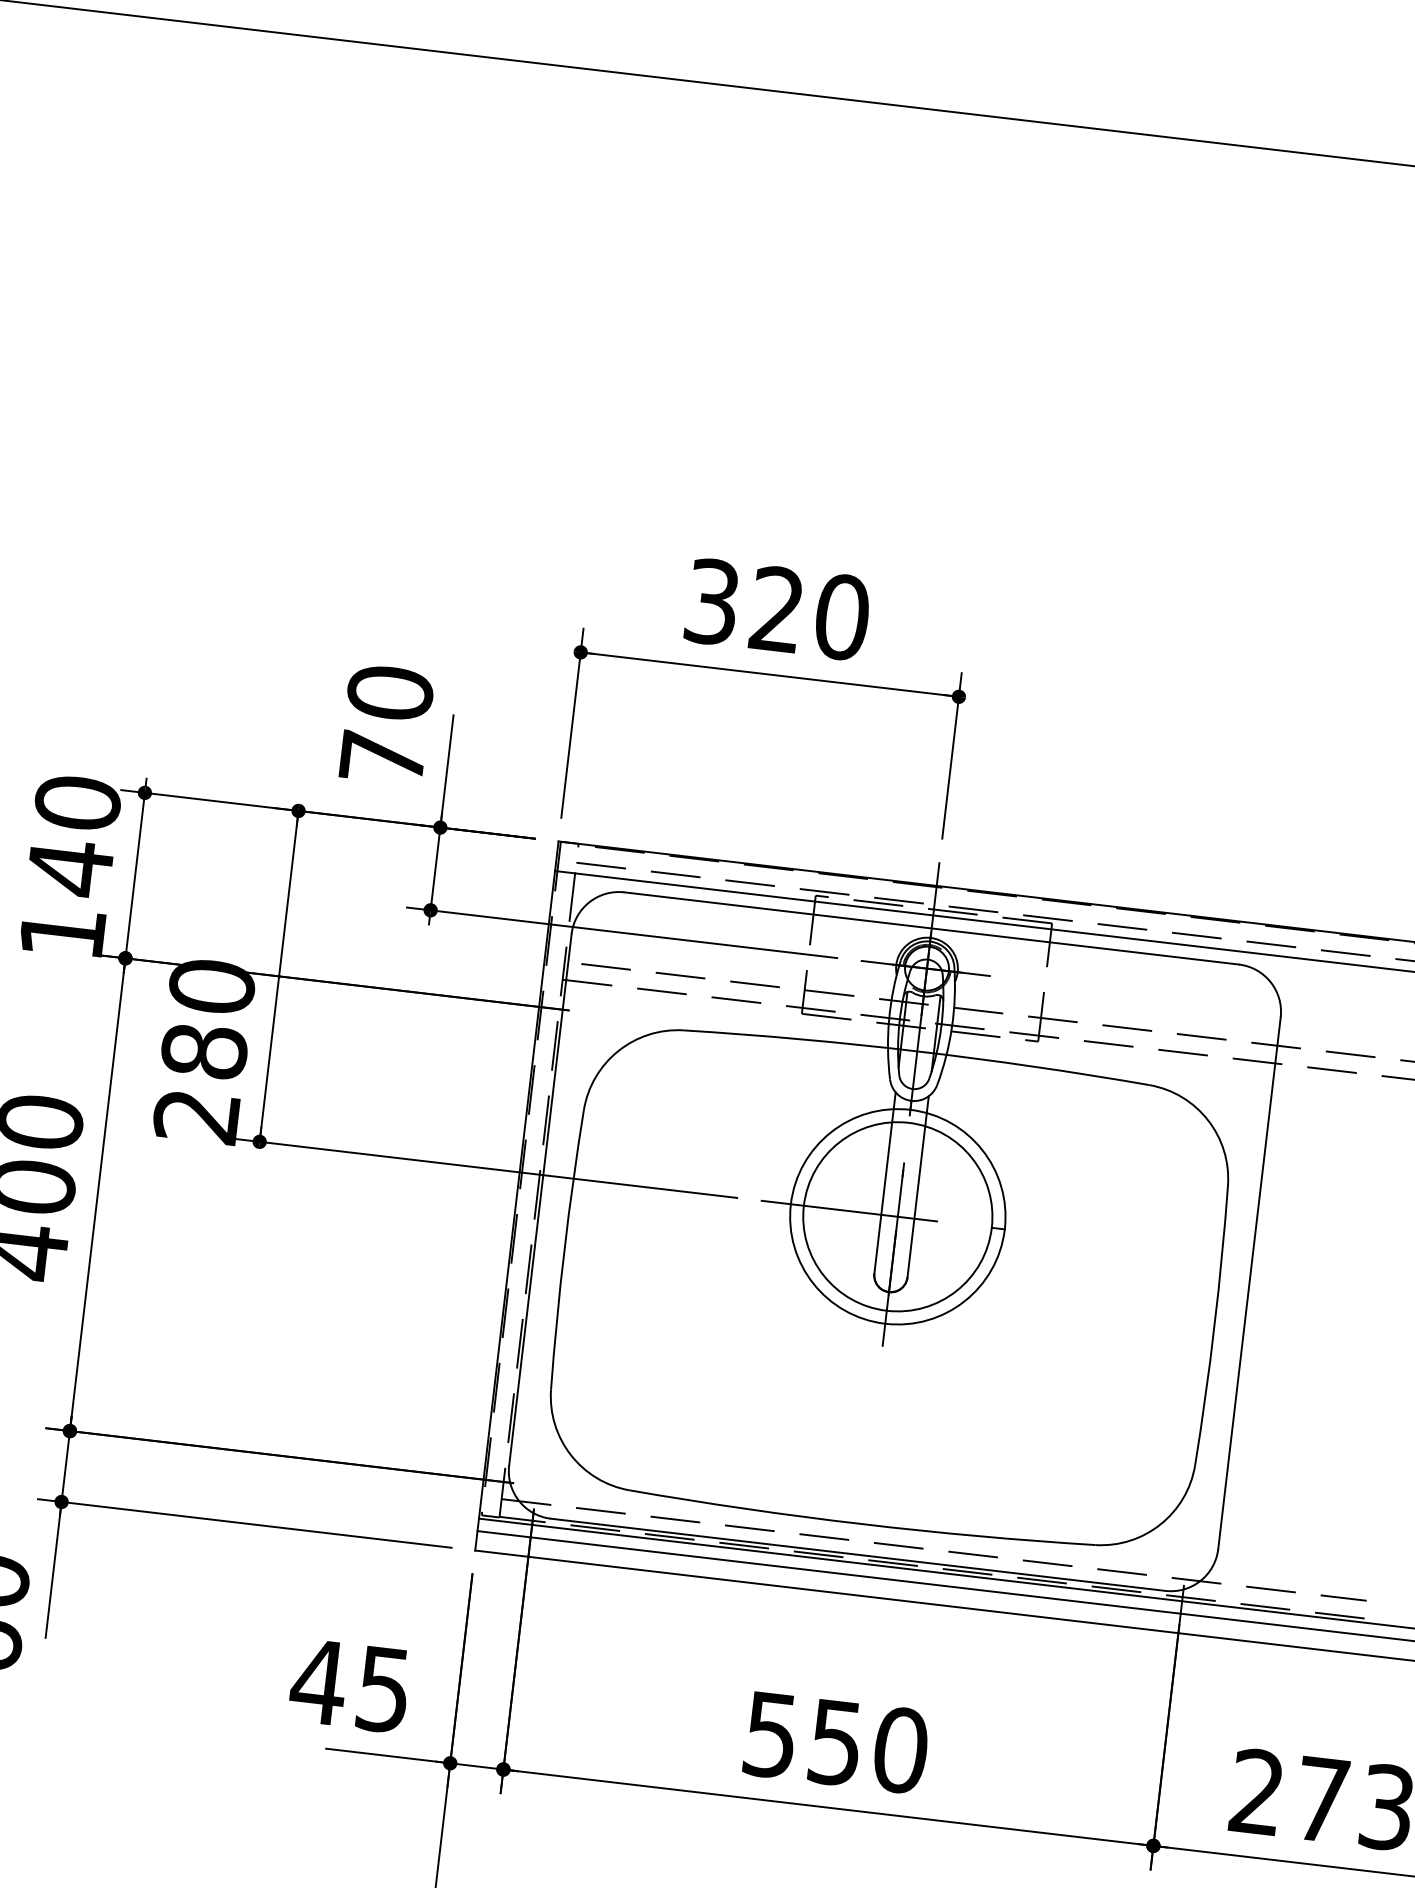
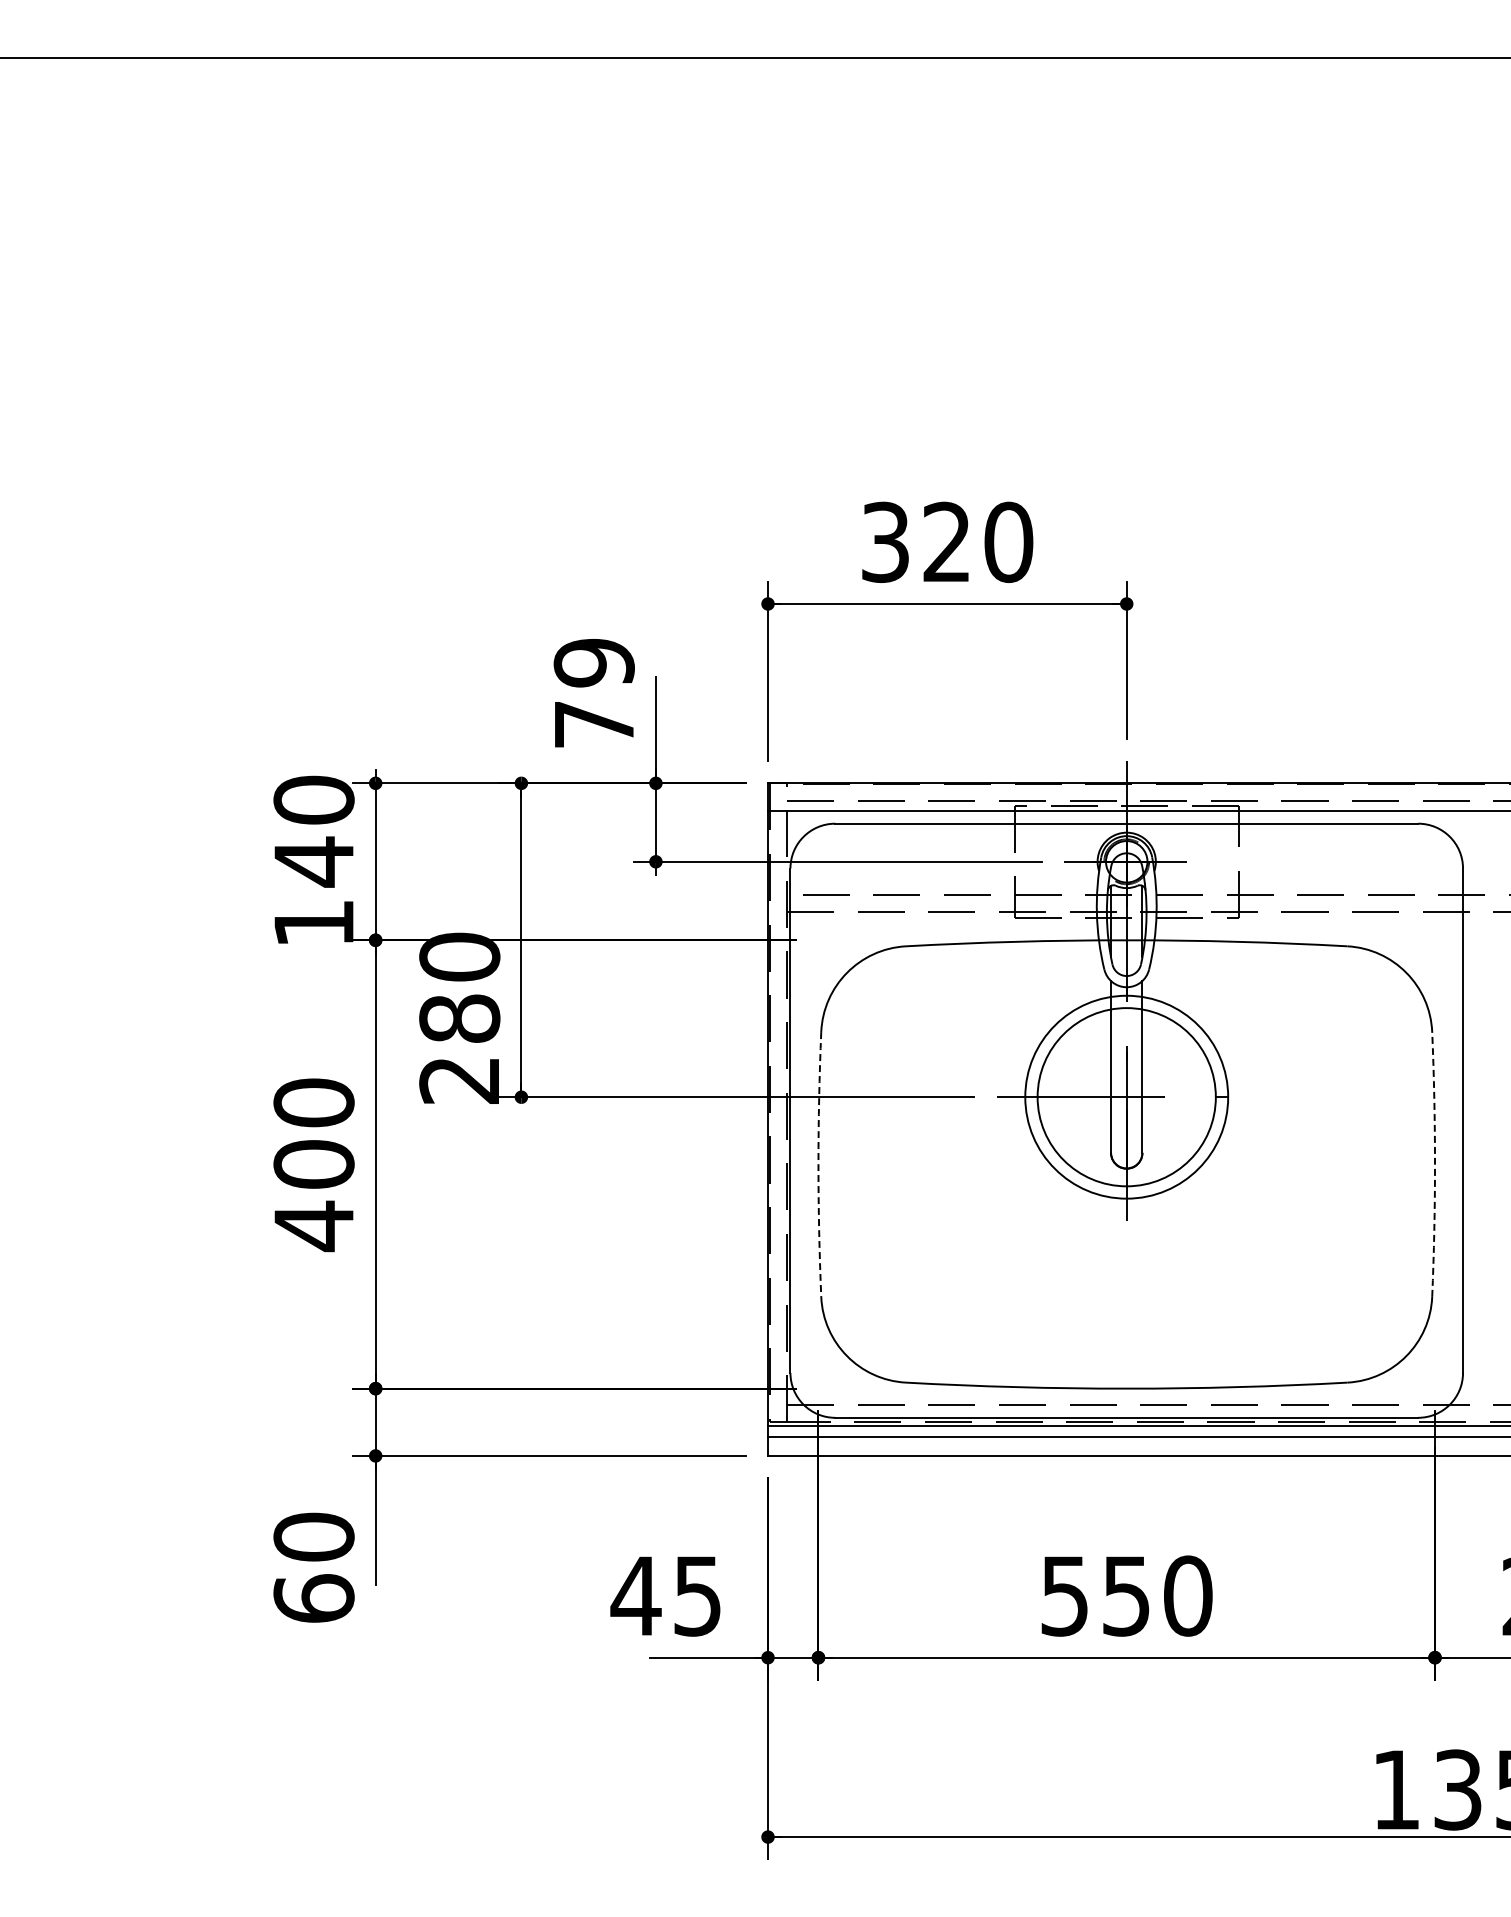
text: (389, 692) -> (593, 662), 70 -> 79
arc: (564, 1249) -> (818, 1164), solid -> dashed
arc: (1215, 1325) -> (1435, 1164), solid -> dashed

